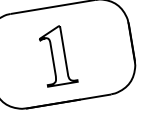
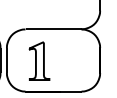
part: (57, 54) -> (39, 60), moved

